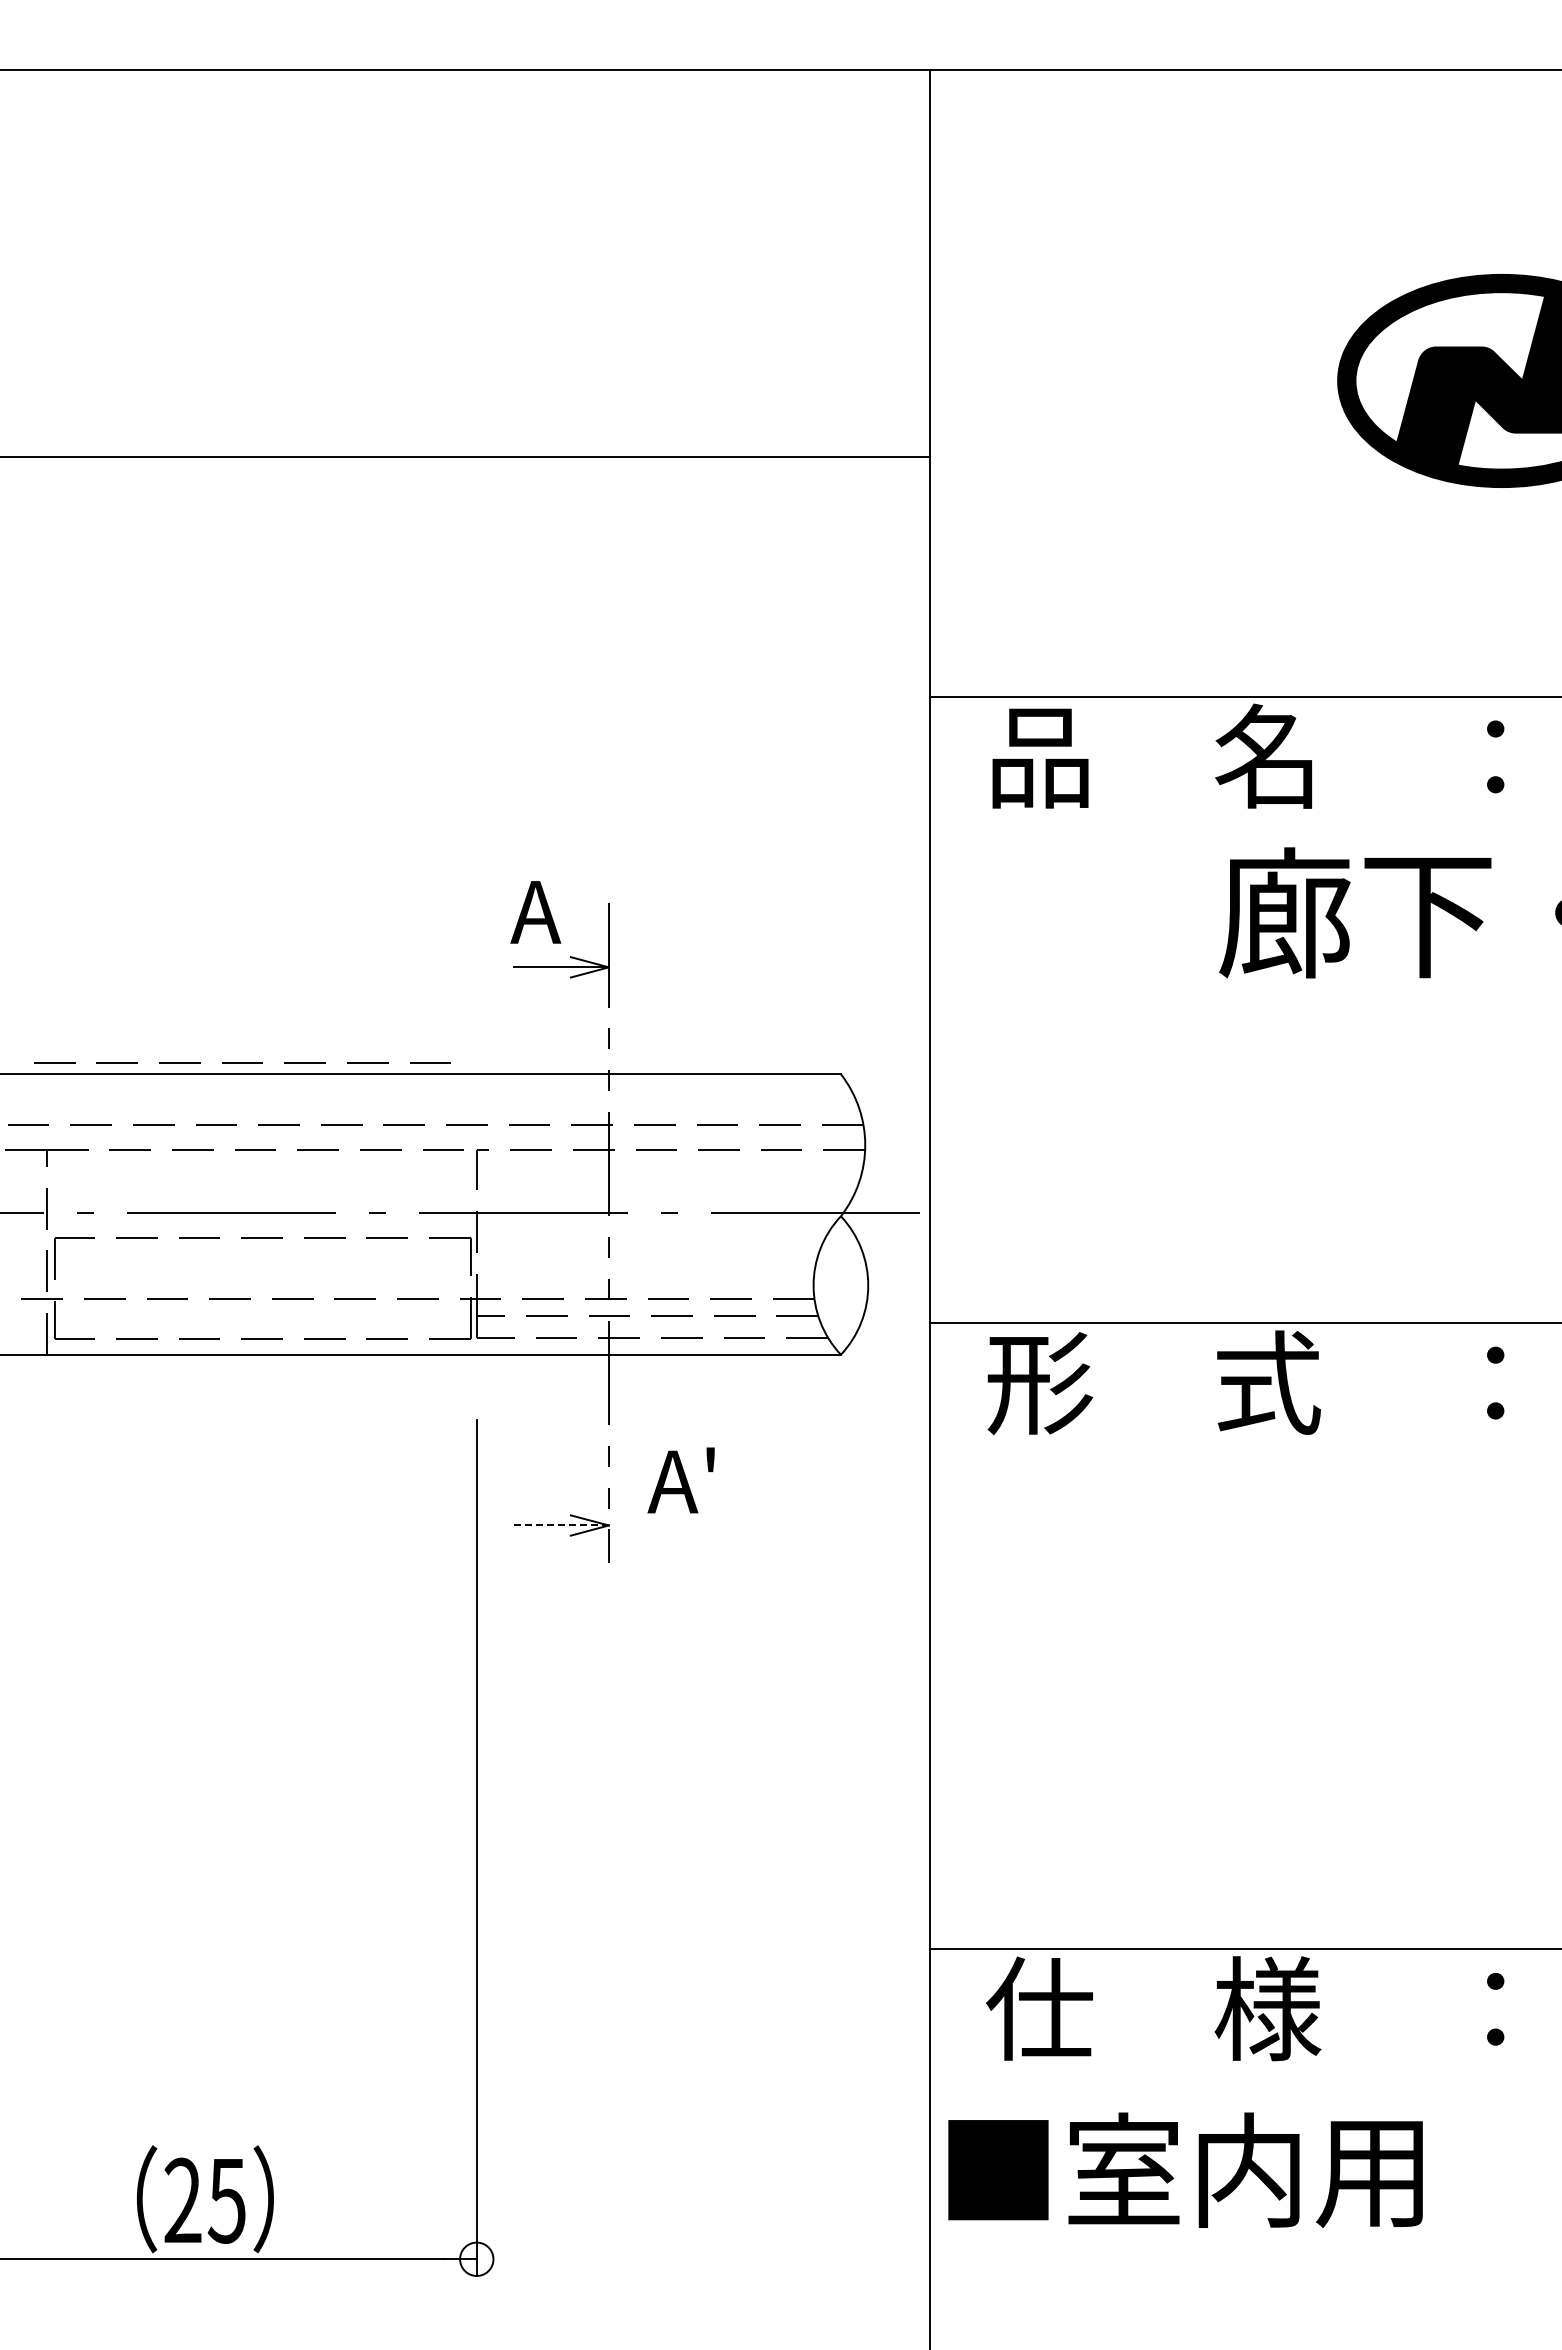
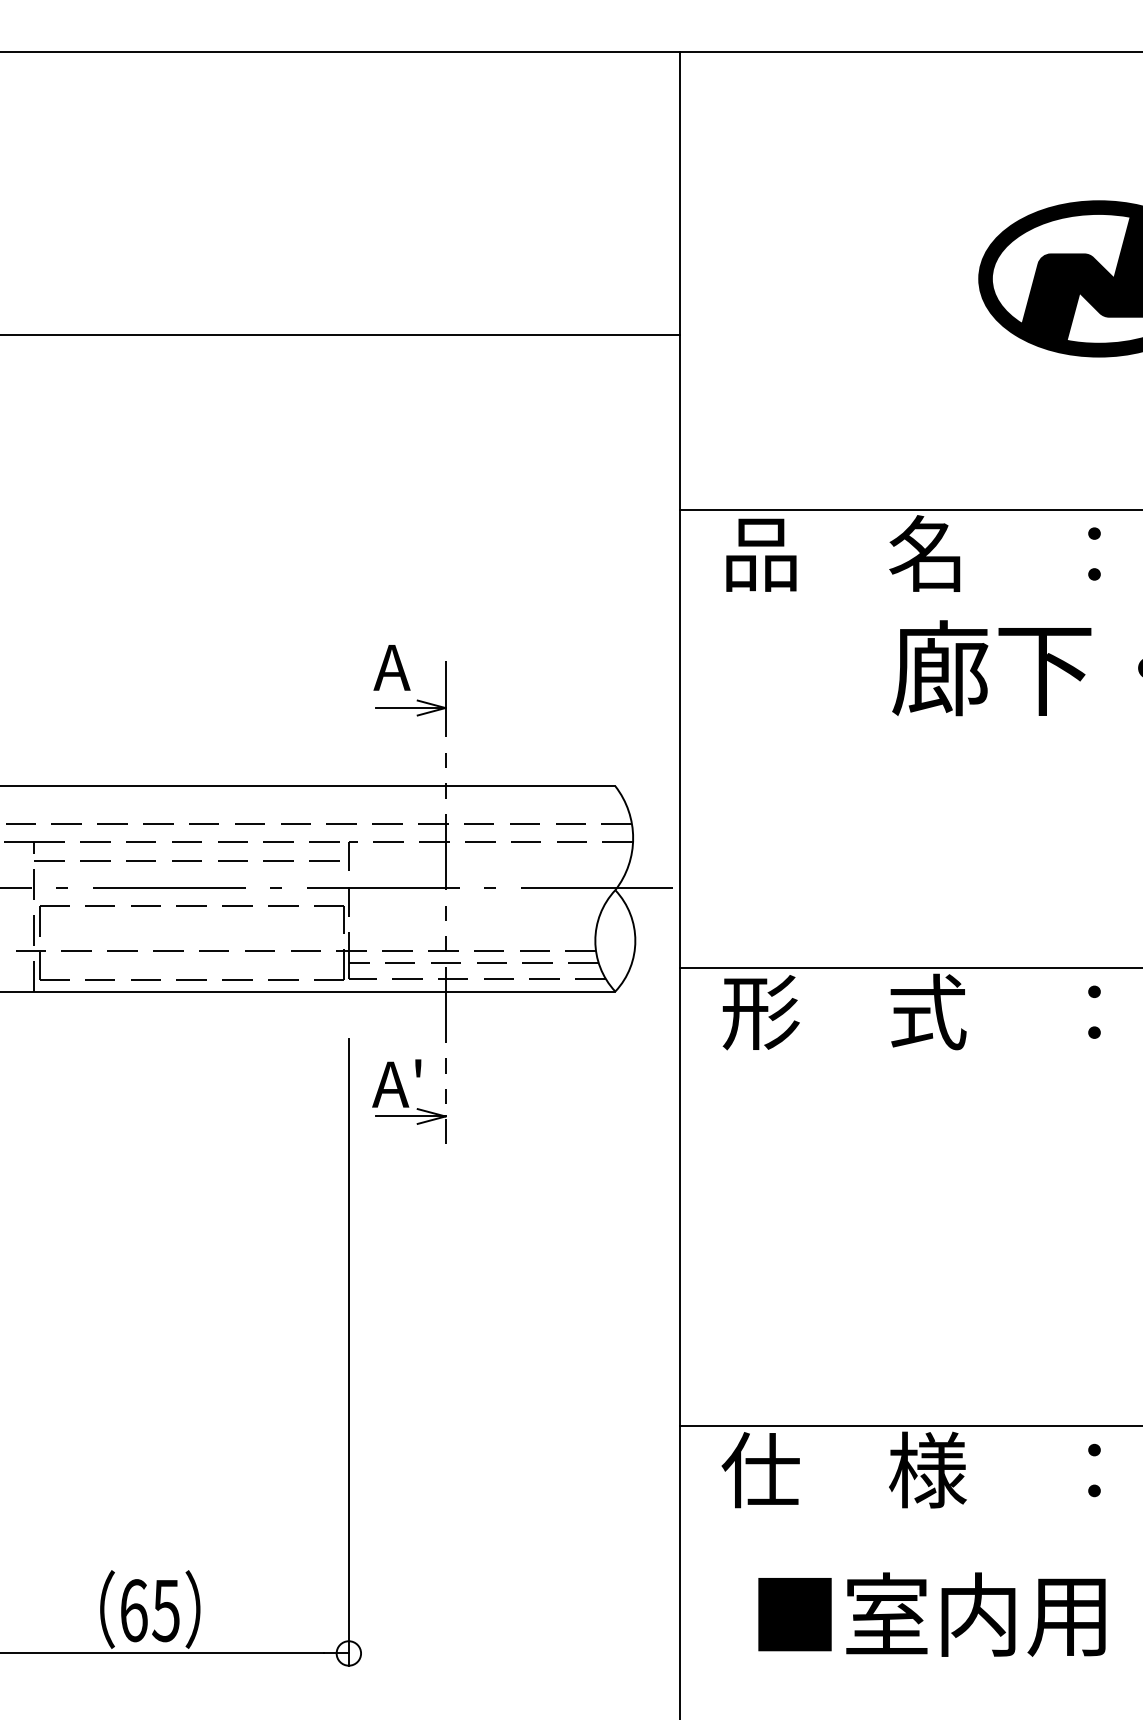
line: (242, 1062) -> (186, 860), moved
text: (680, 1480) -> (396, 1083), moved
line: (561, 1525) -> (410, 1116), dashed -> solid
text: (1185, 2169) -> (931, 1614), moved
text: (182, 2200) -> (133, 1610), 25 -> 65

